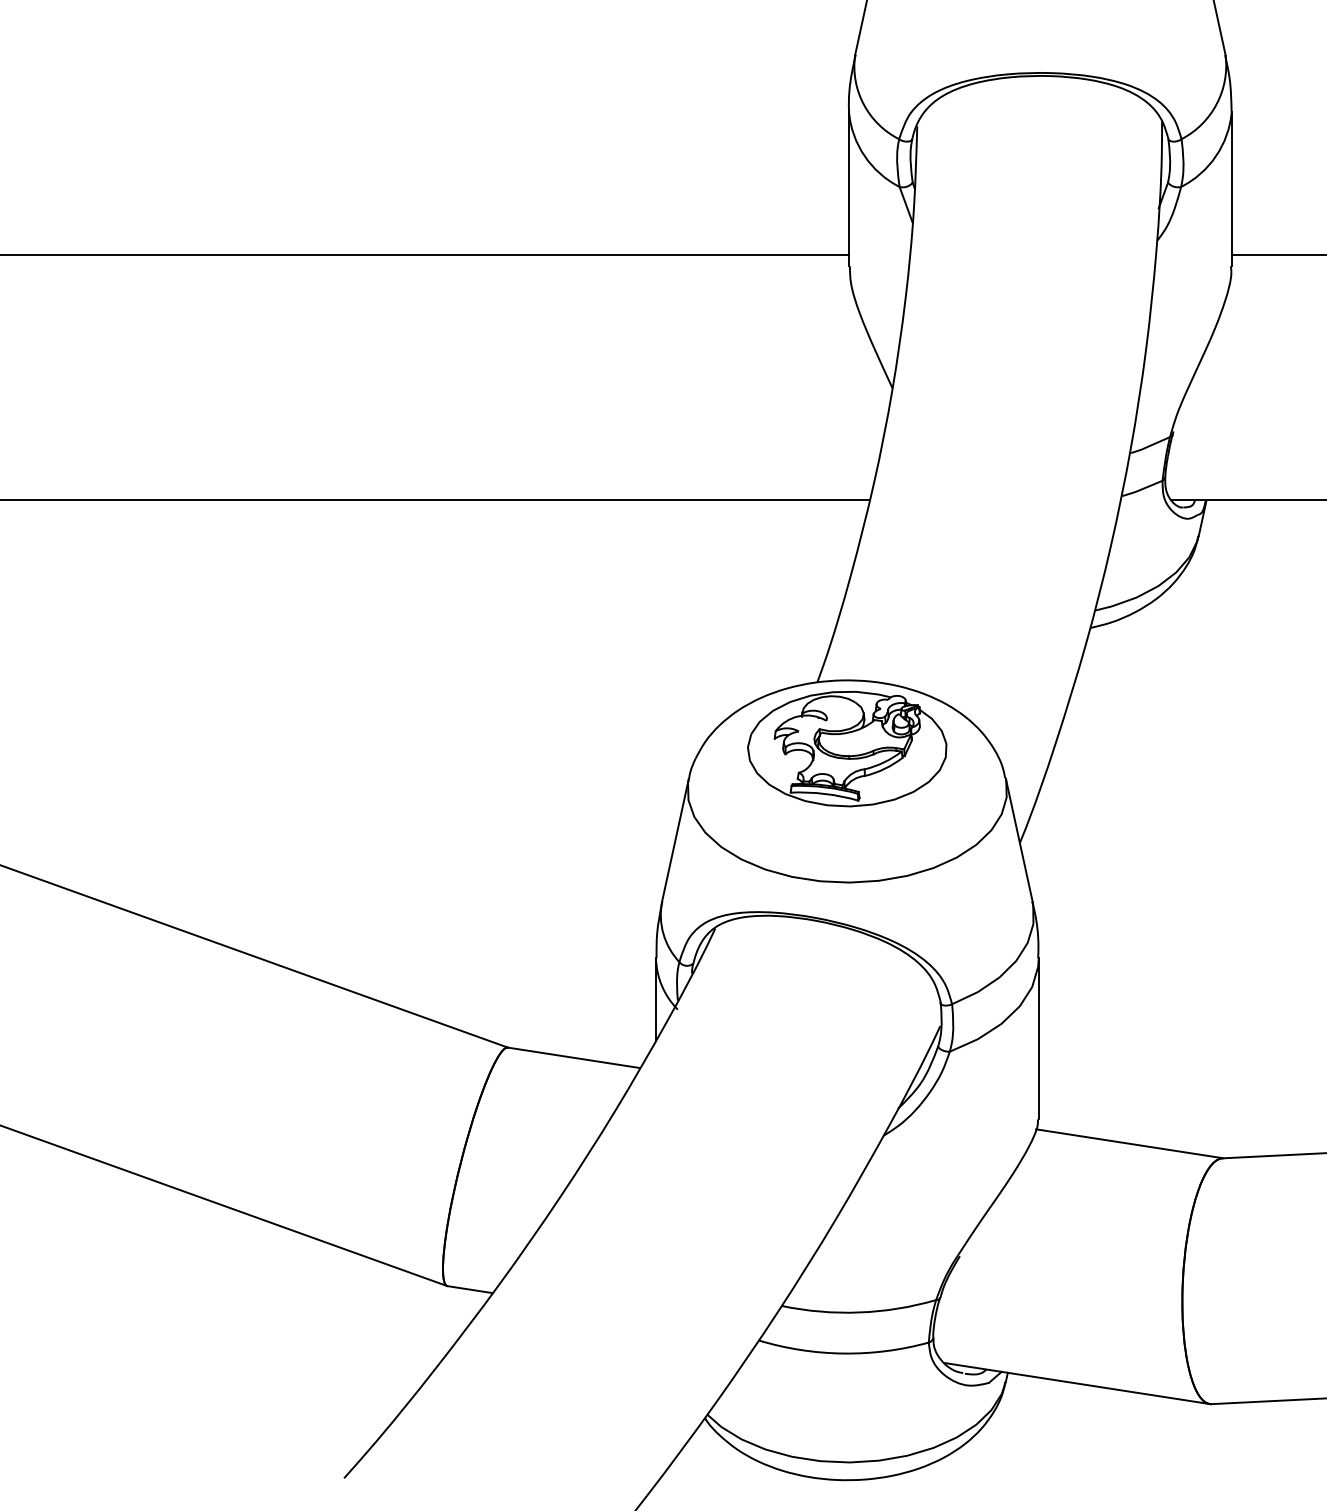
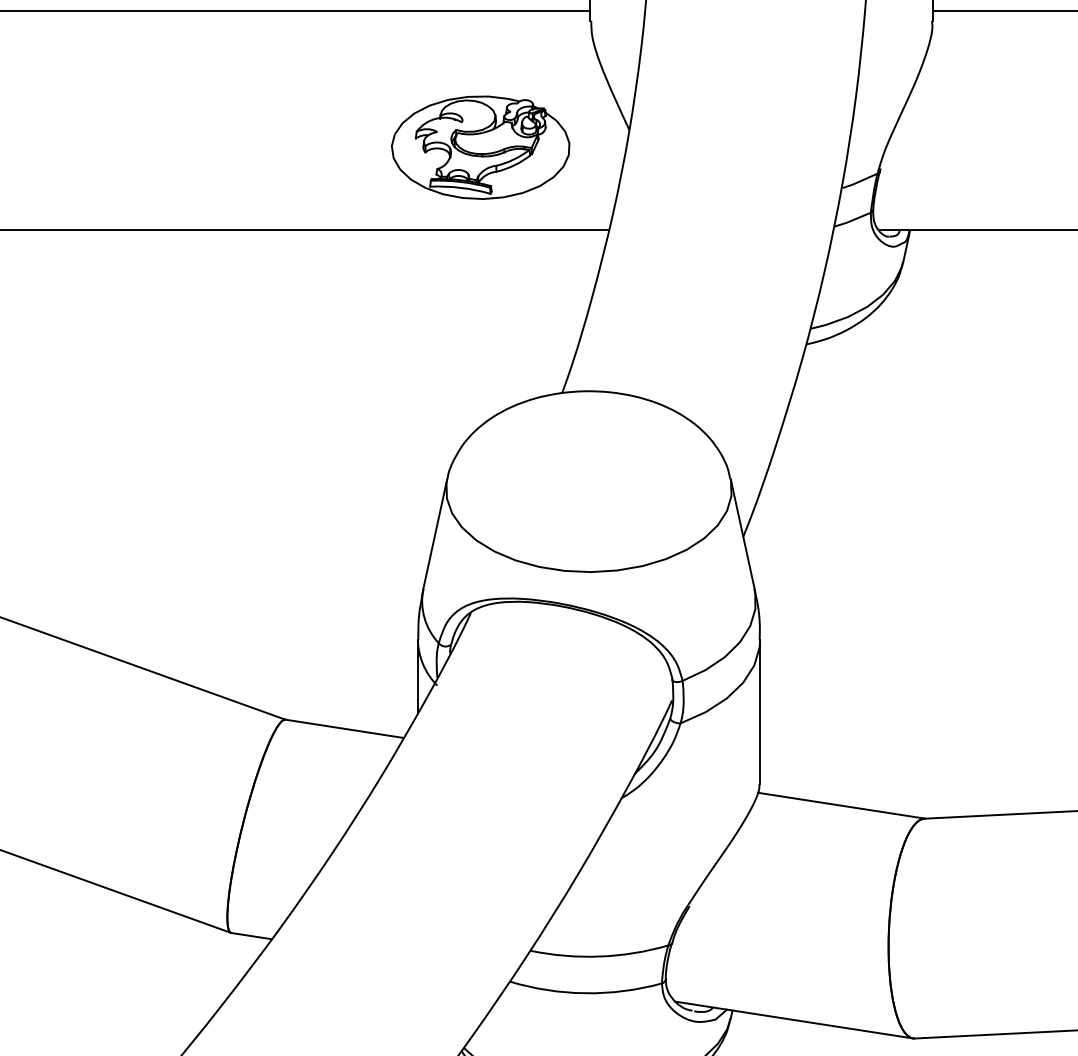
part: (847, 748) -> (480, 147), moved

